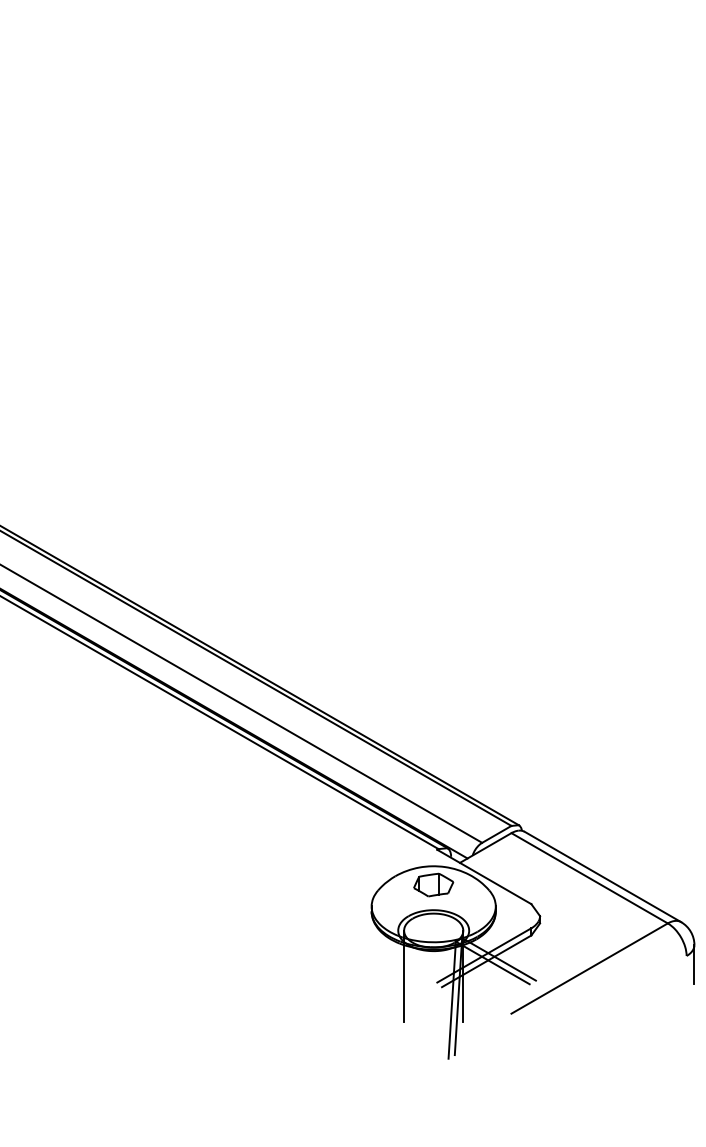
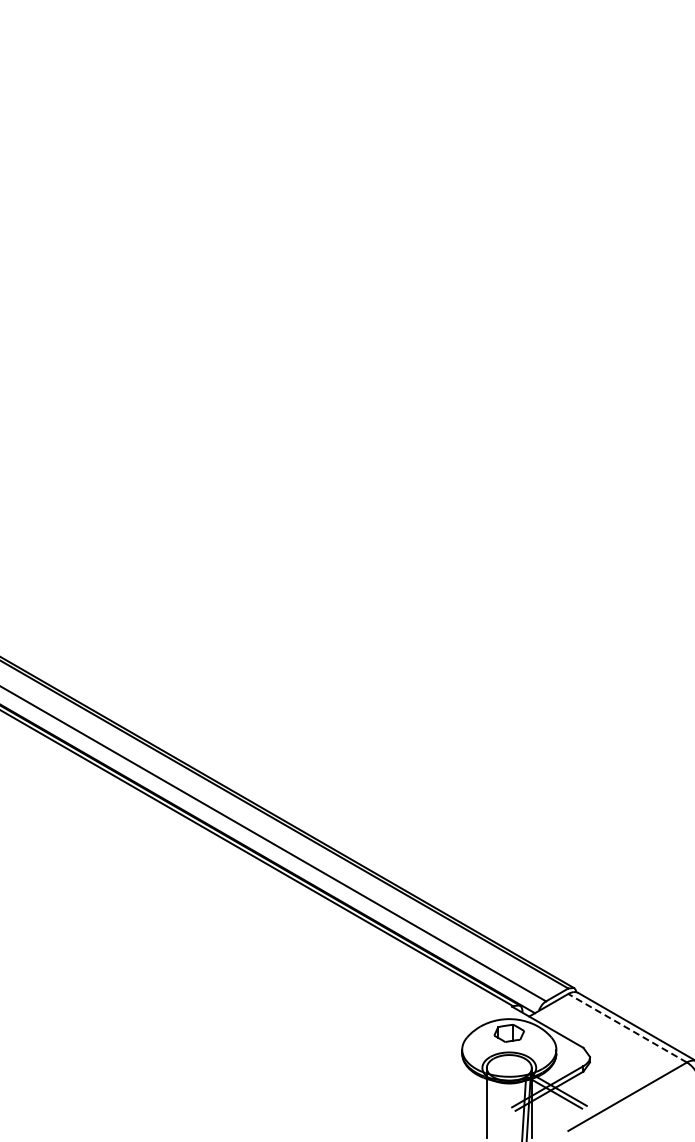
line: (589, 878) -> (627, 1028), solid -> dashed

